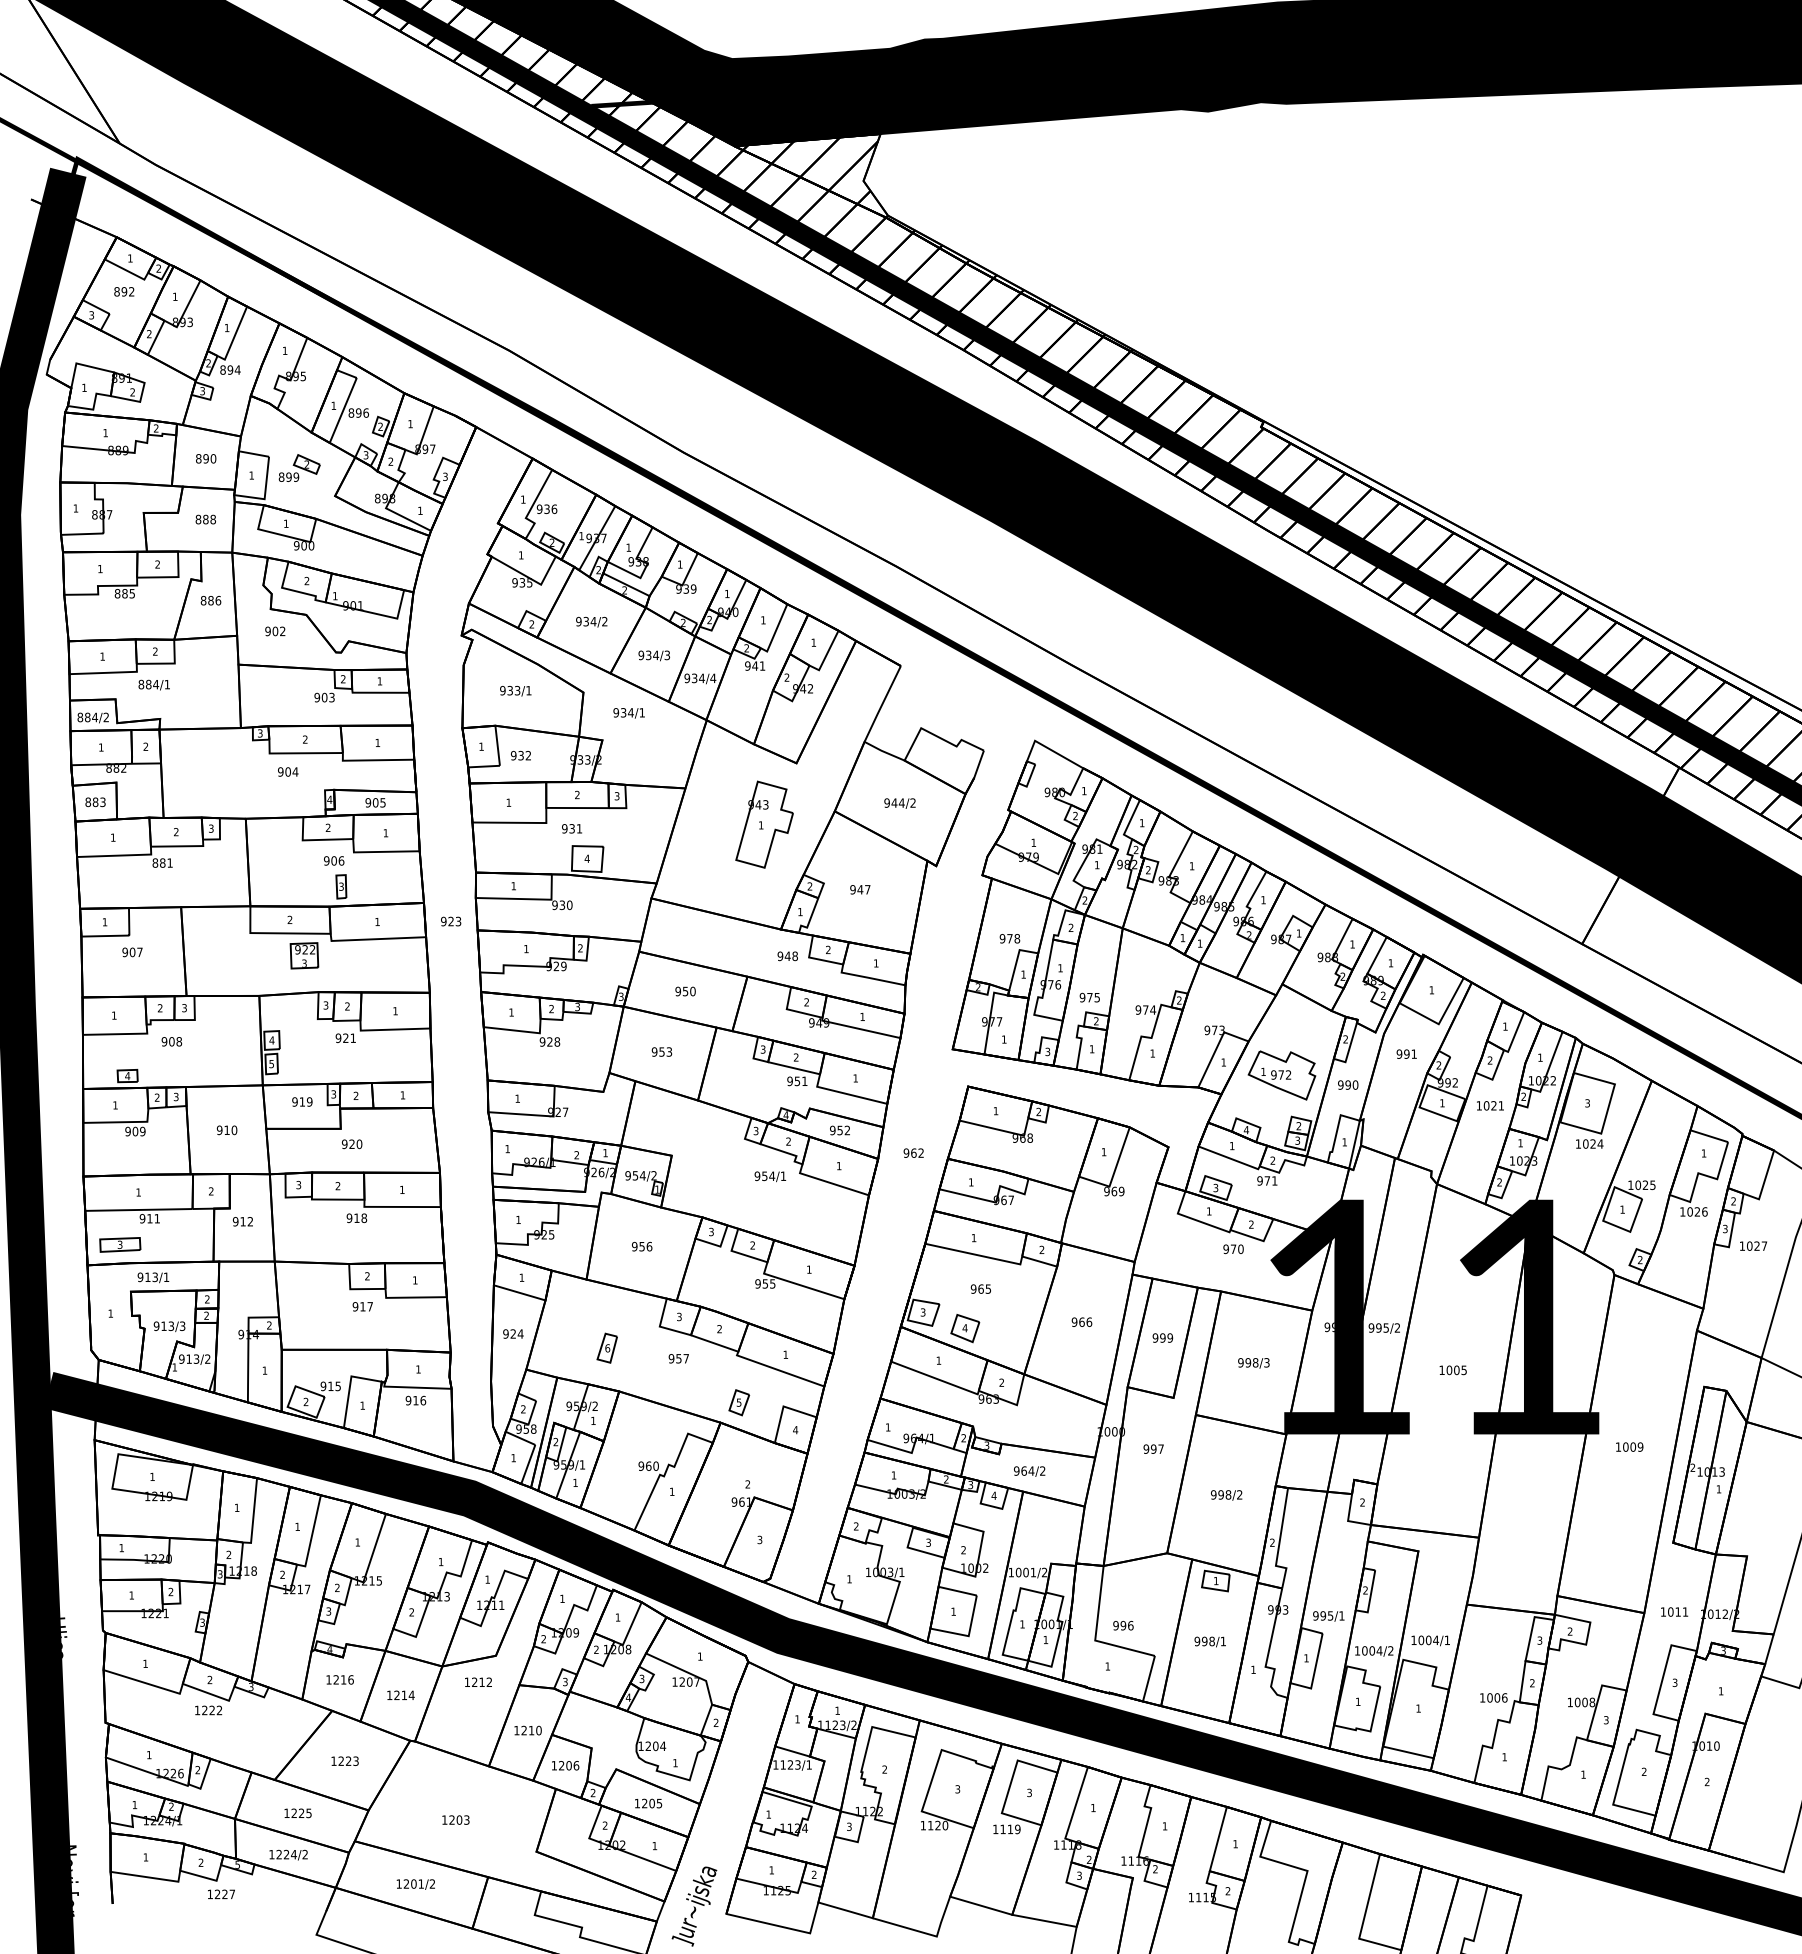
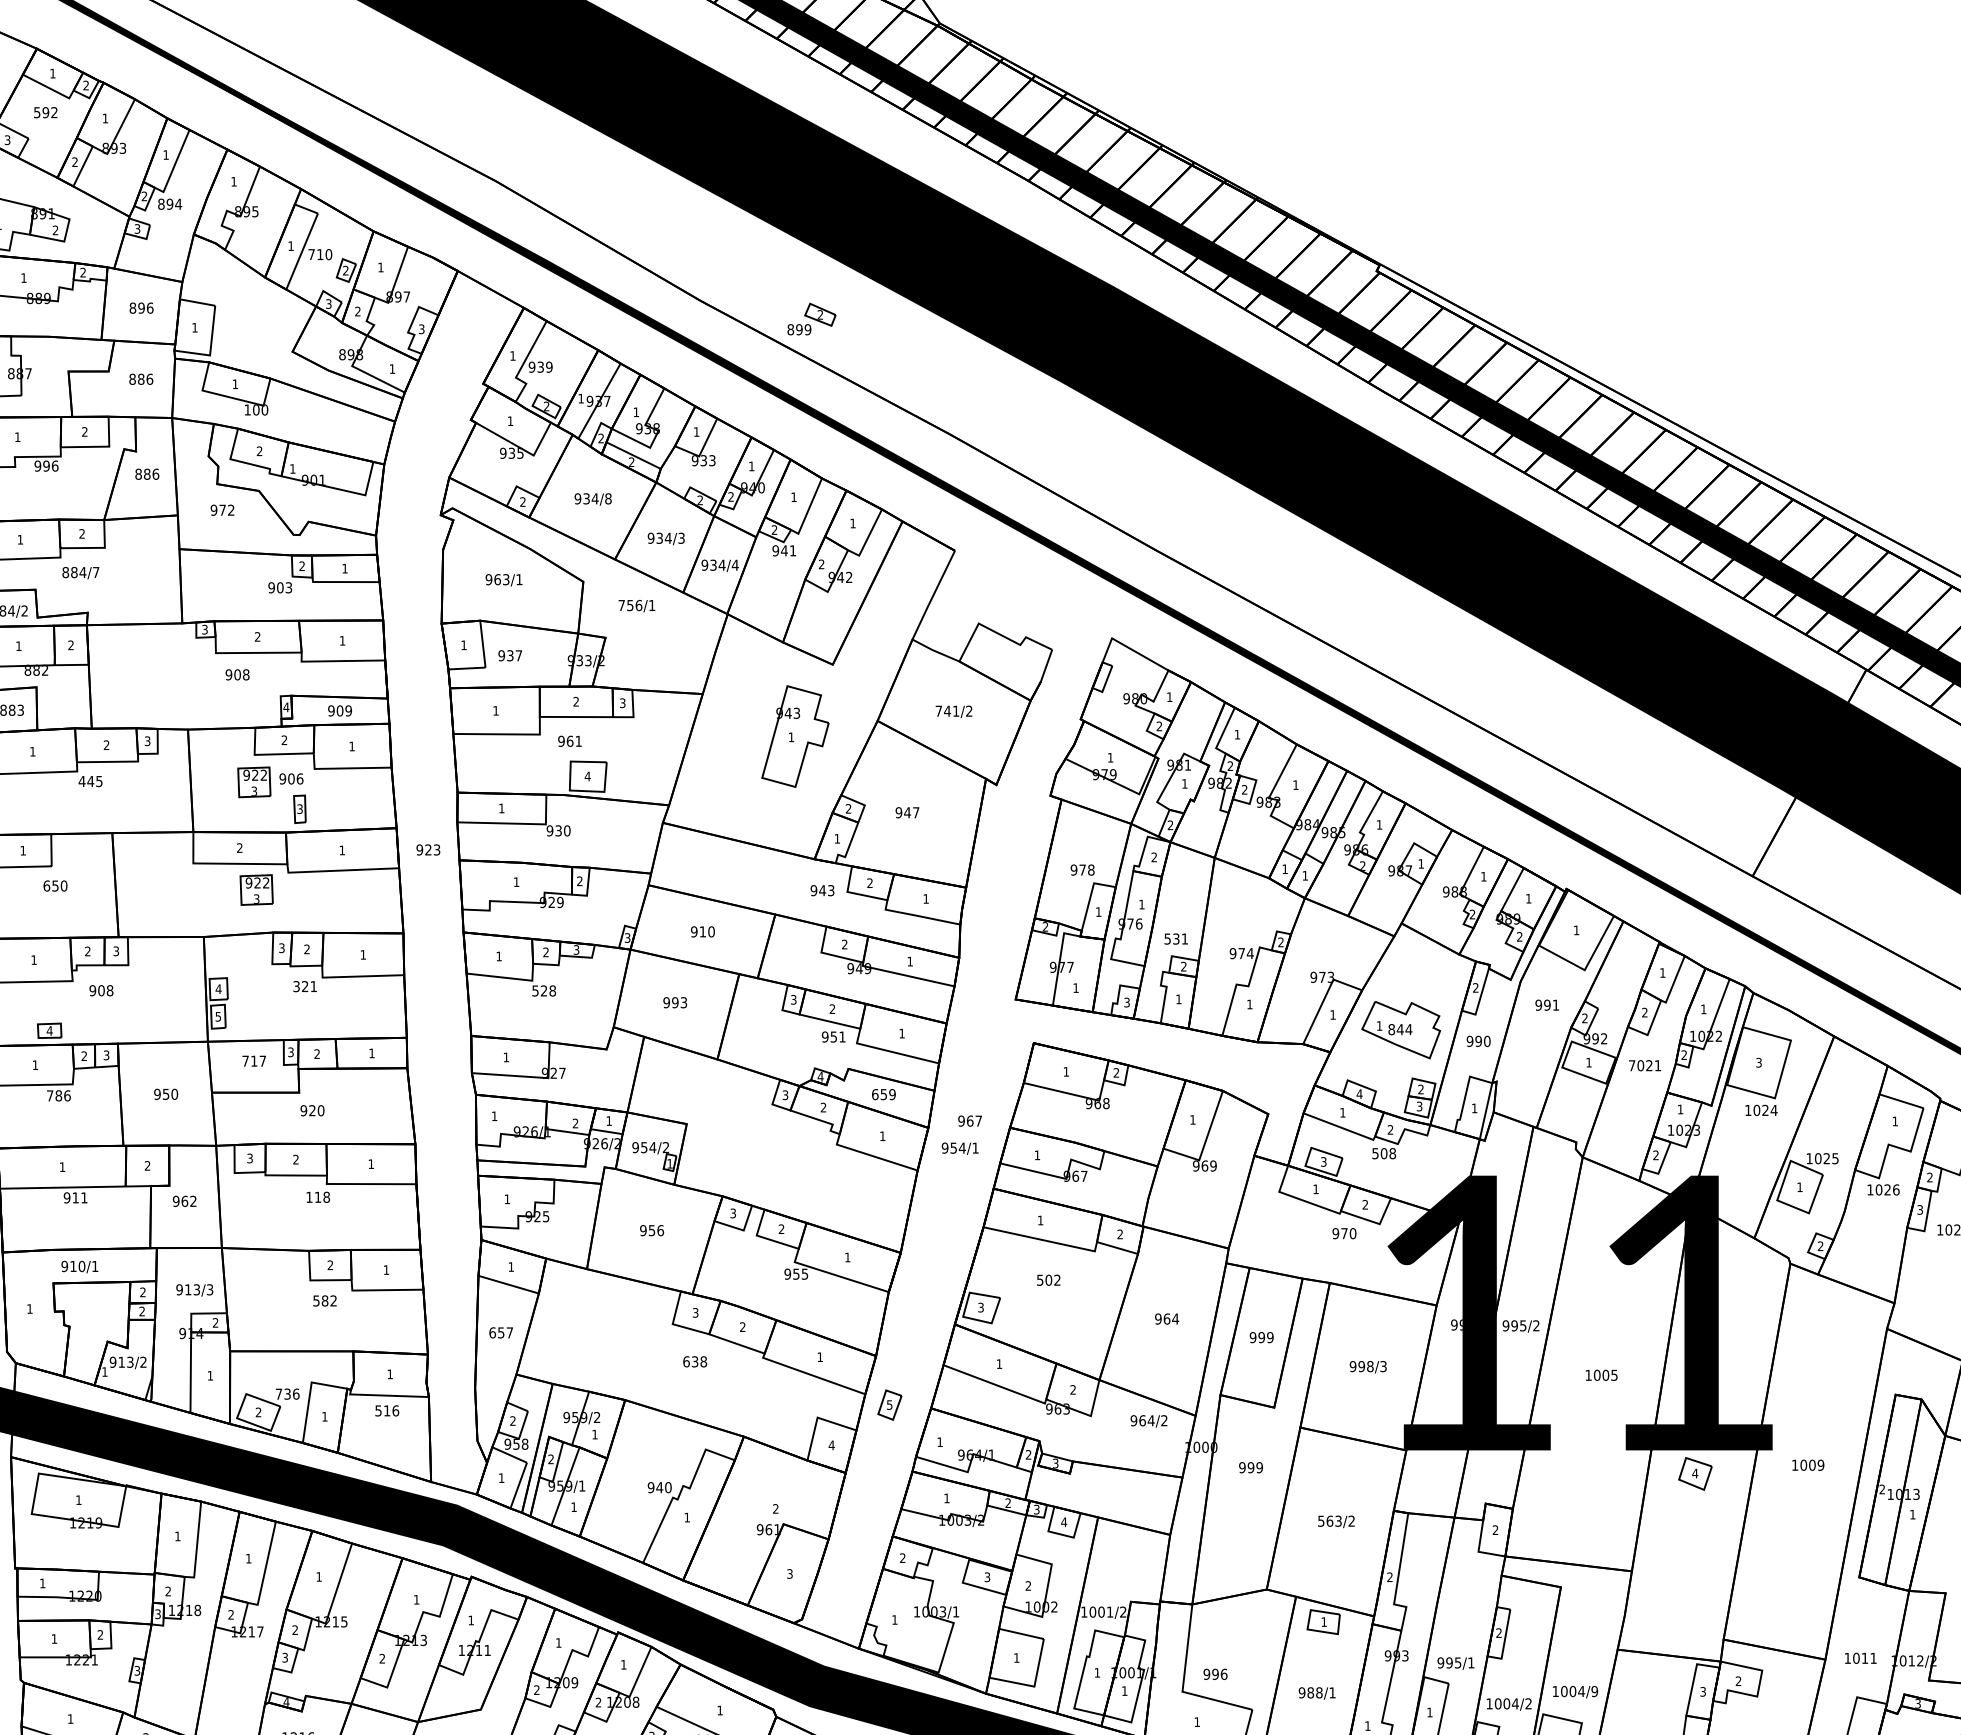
text: (116, 291) -> (36, 112), 892 -> 592
text: (358, 412) -> (319, 253), 896 -> 710
text: (213, 458) -> (150, 307), 890 -> 896
part: (299, 467) -> (811, 318), moved
text: (554, 509) -> (549, 367), 936 -> 939
text: (212, 519) -> (149, 379), 888 -> 886
text: (296, 545) -> (247, 409), 900 -> 100
text: (693, 588) -> (712, 460), 939 -> 933
text: (124, 593) -> (45, 465), 885 -> 996
text: (604, 621) -> (607, 498), 934/2 -> 934/8
text: (275, 631) -> (222, 510), 902 -> 972
text: (166, 684) -> (95, 572), 884/1 -> 884/7
text: (510, 690) -> (497, 579), 933/1 -> 963/1
text: (623, 712) -> (630, 605), 934/1 -> 756/1
text: (528, 755) -> (518, 655), 932 -> 937
text: (295, 771) -> (246, 674), 904 -> 908
text: (382, 802) -> (348, 710), 905 -> 909
text: (894, 802) -> (947, 710), 944/2 -> 741/2
text: (572, 828) -> (570, 740), 931 -> 961
text: (162, 862) -> (90, 780), 881 -> 445
part: (302, 863) -> (254, 781), added
text: (132, 952) -> (55, 886), 907 -> 650
text: (794, 955) -> (830, 889), 948 -> 943
text: (685, 991) -> (702, 931), 950 -> 910
text: (1089, 997) -> (1175, 938), 975 -> 531
text: (338, 1037) -> (296, 985), 921 -> 321
text: (542, 1041) -> (535, 990), 928 -> 528
text: (661, 1051) -> (674, 1002), 953 -> 993
text: (1281, 1074) -> (1400, 1029), 972 -> 844
text: (302, 1101) -> (254, 1060), 919 -> 717
text: (1478, 1105) -> (1631, 1065), 1021 -> 7021
text: (226, 1130) -> (165, 1094), 910 -> 950
text: (840, 1130) -> (884, 1094), 952 -> 659
text: (135, 1131) -> (58, 1095), 909 -> 786
text: (920, 1152) -> (977, 1120), 962 -> 967
text: (770, 1176) -> (960, 1148), moved
text: (1267, 1180) -> (1384, 1153), 971 -> 508
text: (349, 1218) -> (309, 1197), 918 -> 118
text: (242, 1221) -> (184, 1201), 912 -> 962
part: (120, 1244) -> (41, 1228), removed
text: (155, 1277) -> (82, 1266), 913/1 -> 910/1
text: (980, 1288) -> (1048, 1279), 965 -> 502
text: (362, 1306) -> (324, 1300), 917 -> 582
text: (1089, 1321) -> (1175, 1318), 966 -> 964
text: (169, 1326) -> (194, 1290), moved
part: (965, 1328) -> (1695, 1473), moved
text: (513, 1333) -> (501, 1332), 924 -> 657
part: (606, 1347) -> (610, 1348), removed
text: (678, 1358) -> (694, 1361), 957 -> 638
text: (330, 1386) -> (287, 1394), 915 -> 736
text: (408, 1400) -> (378, 1410), 916 -> 516
part: (739, 1402) -> (890, 1404), moved
text: (1160, 1448) -> (1258, 1466), 997 -> 999
text: (648, 1465) -> (659, 1486), 960 -> 940
text: (1029, 1471) -> (1148, 1421), moved
text: (1220, 1494) -> (1329, 1520), 998/2 -> 563/2
text: (1447, 1640) -> (1594, 1691), 1004/1 -> 1004/9
text: (1204, 1641) -> (1310, 1692), 998/1 -> 988/1

